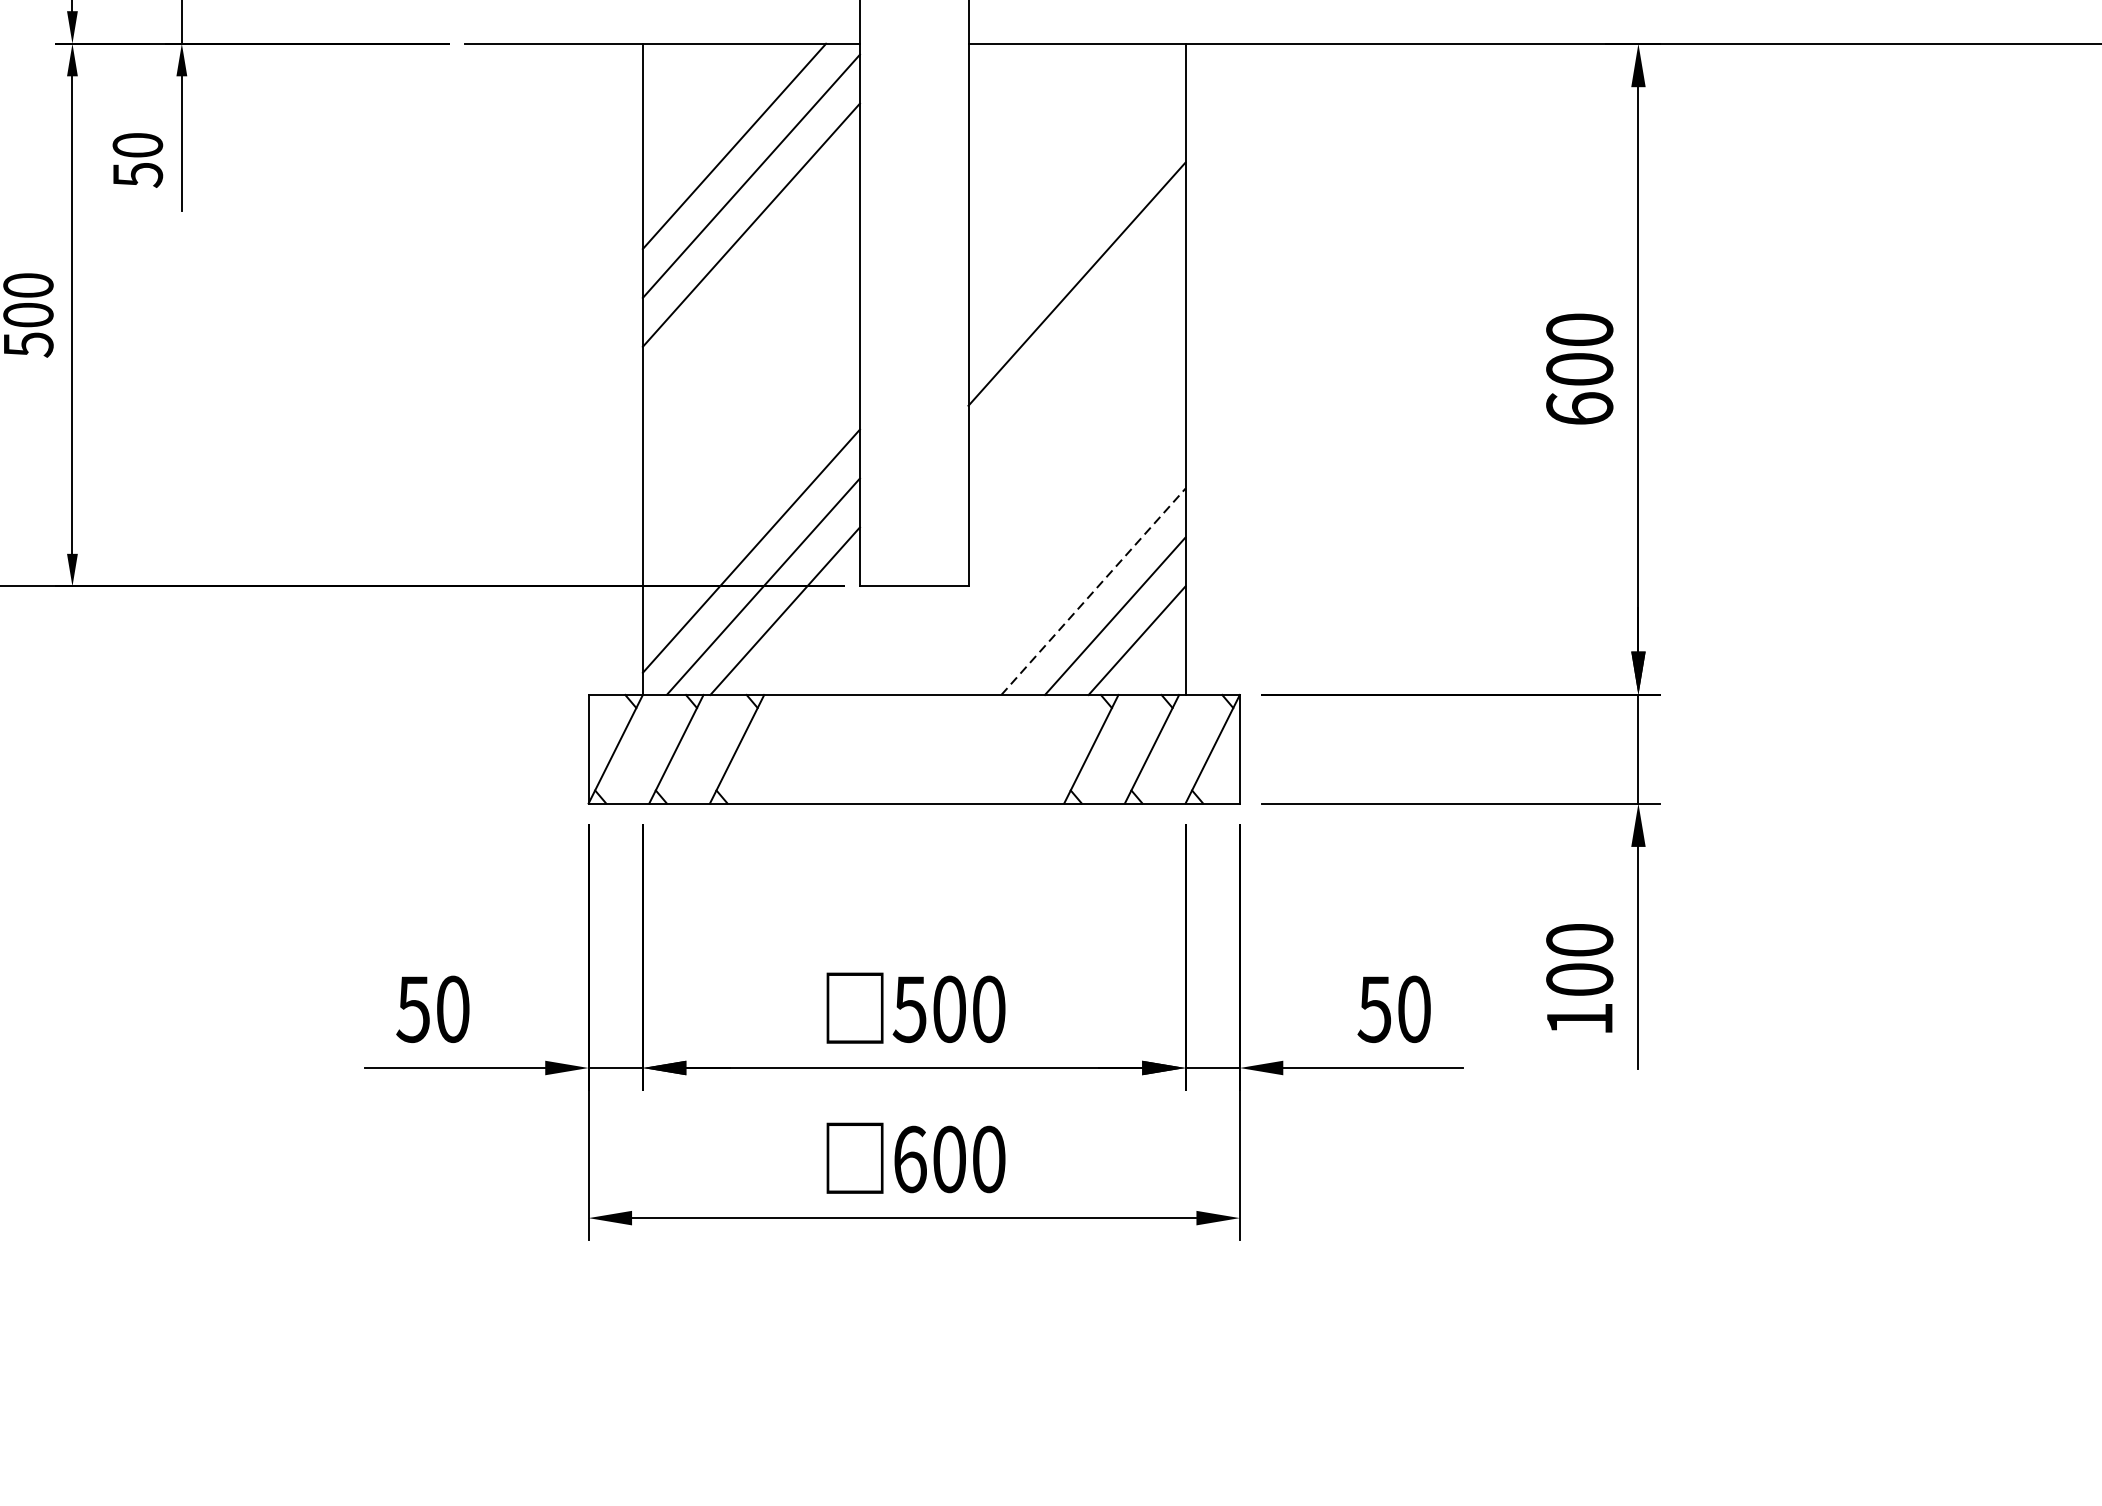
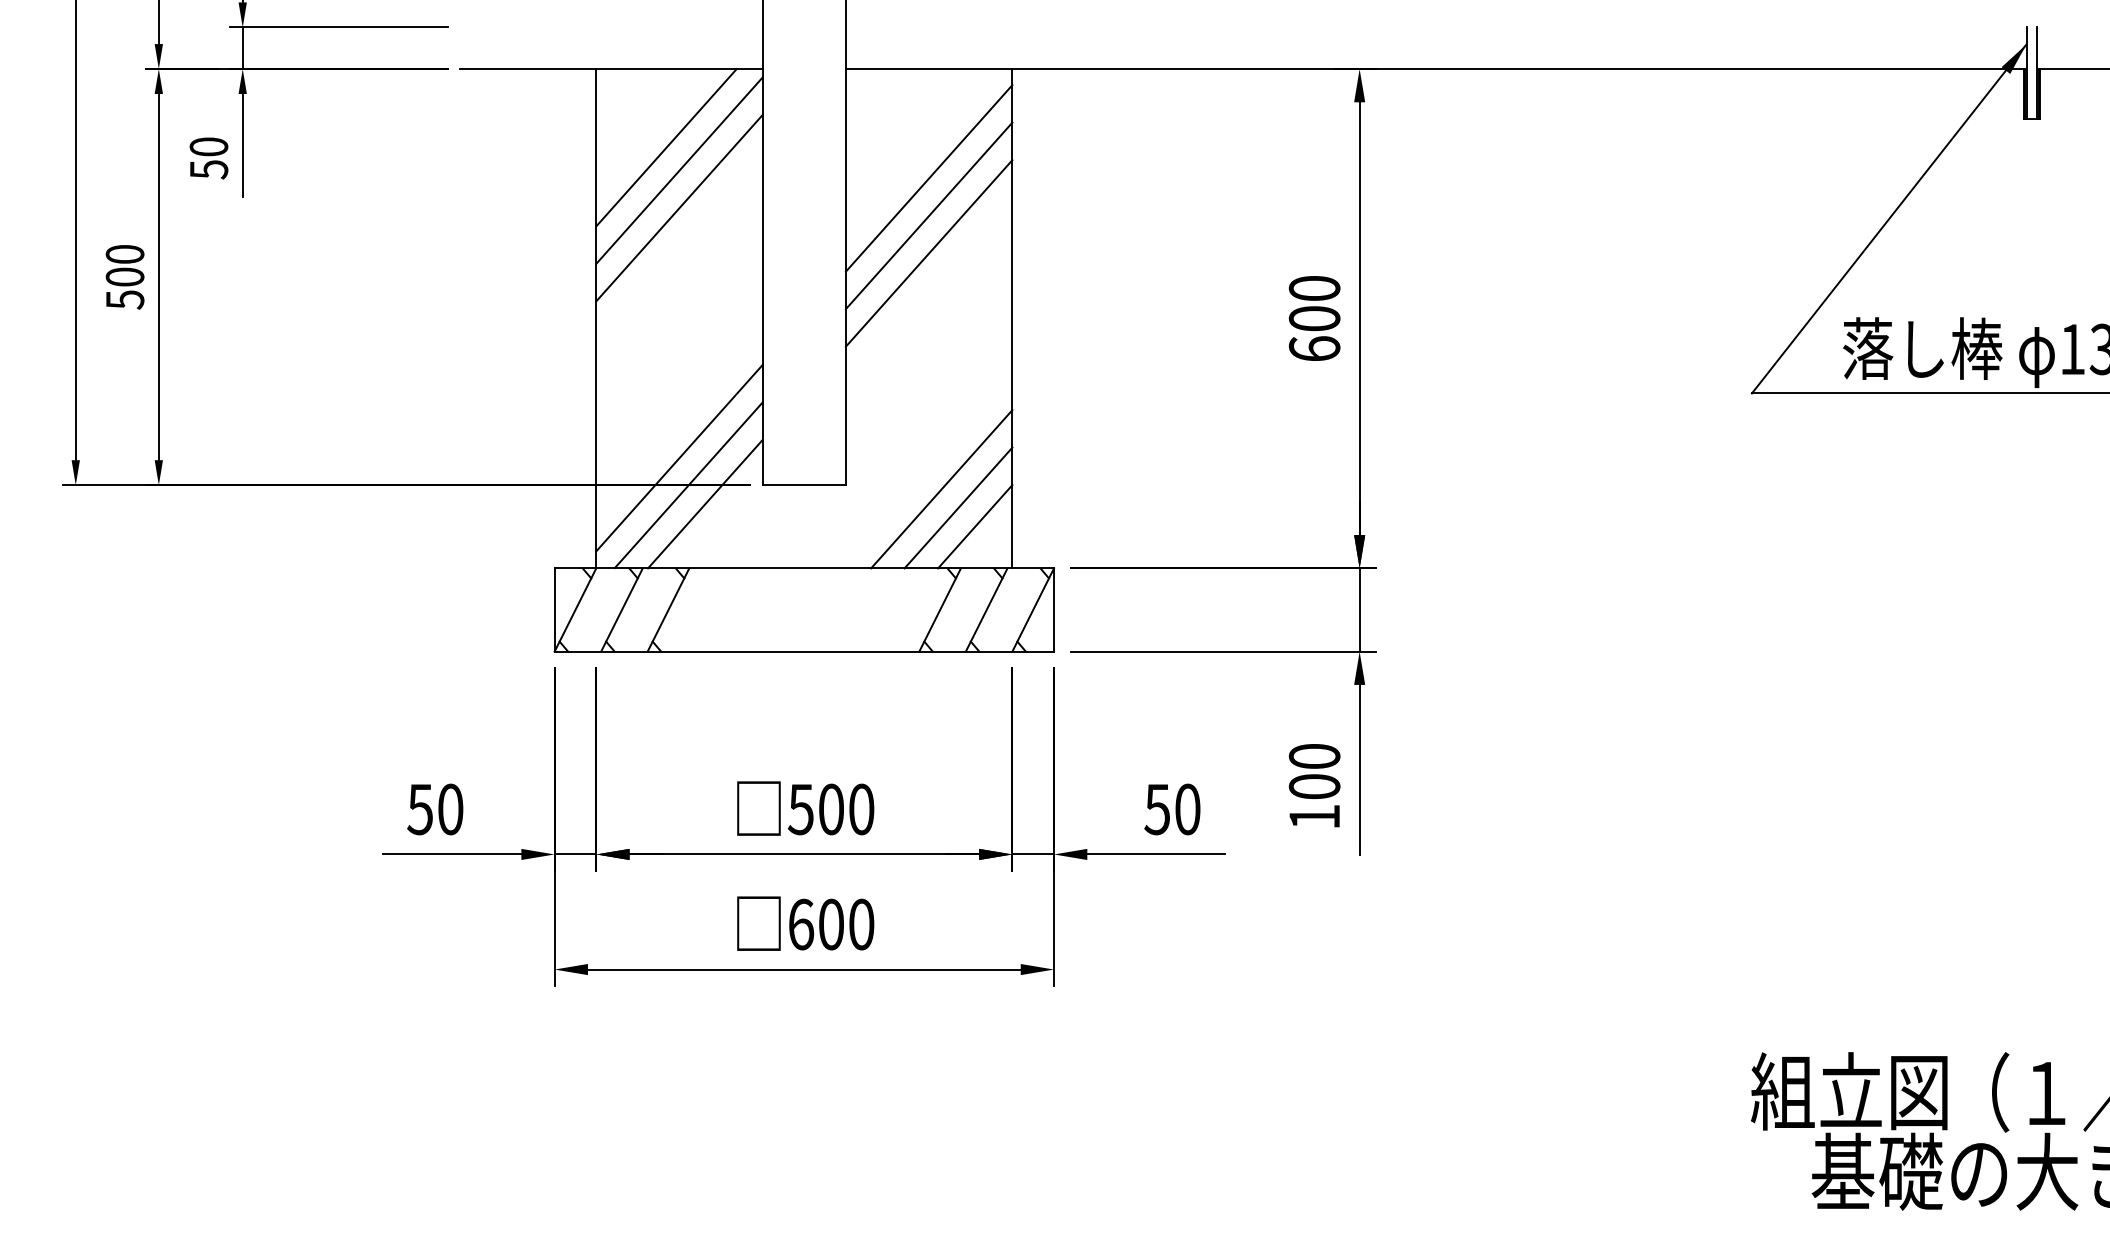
line: (1076, 186) -> (928, 178), added
line: (1076, 234) -> (928, 215), added
line: (1094, 590) -> (942, 488), dashed -> solid

